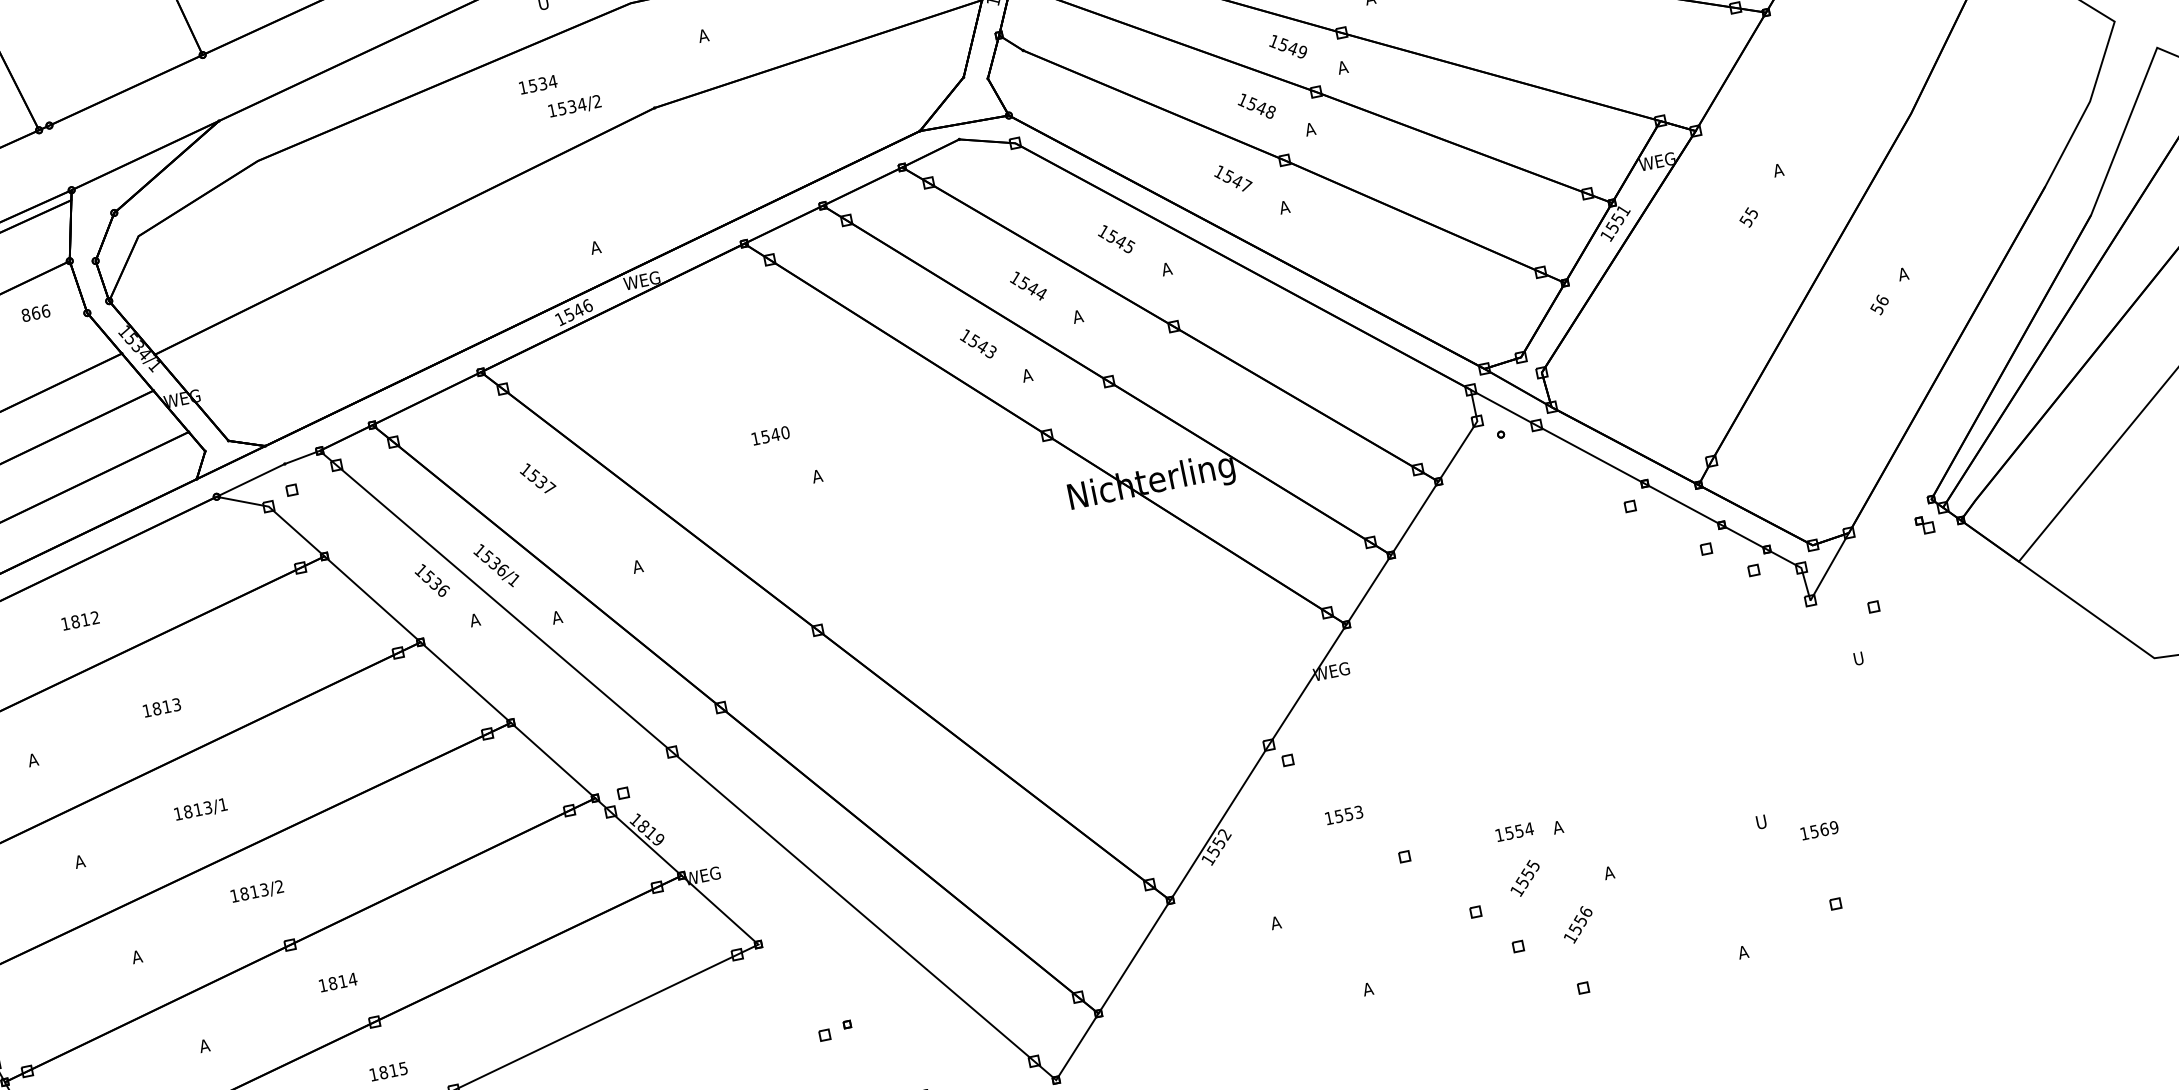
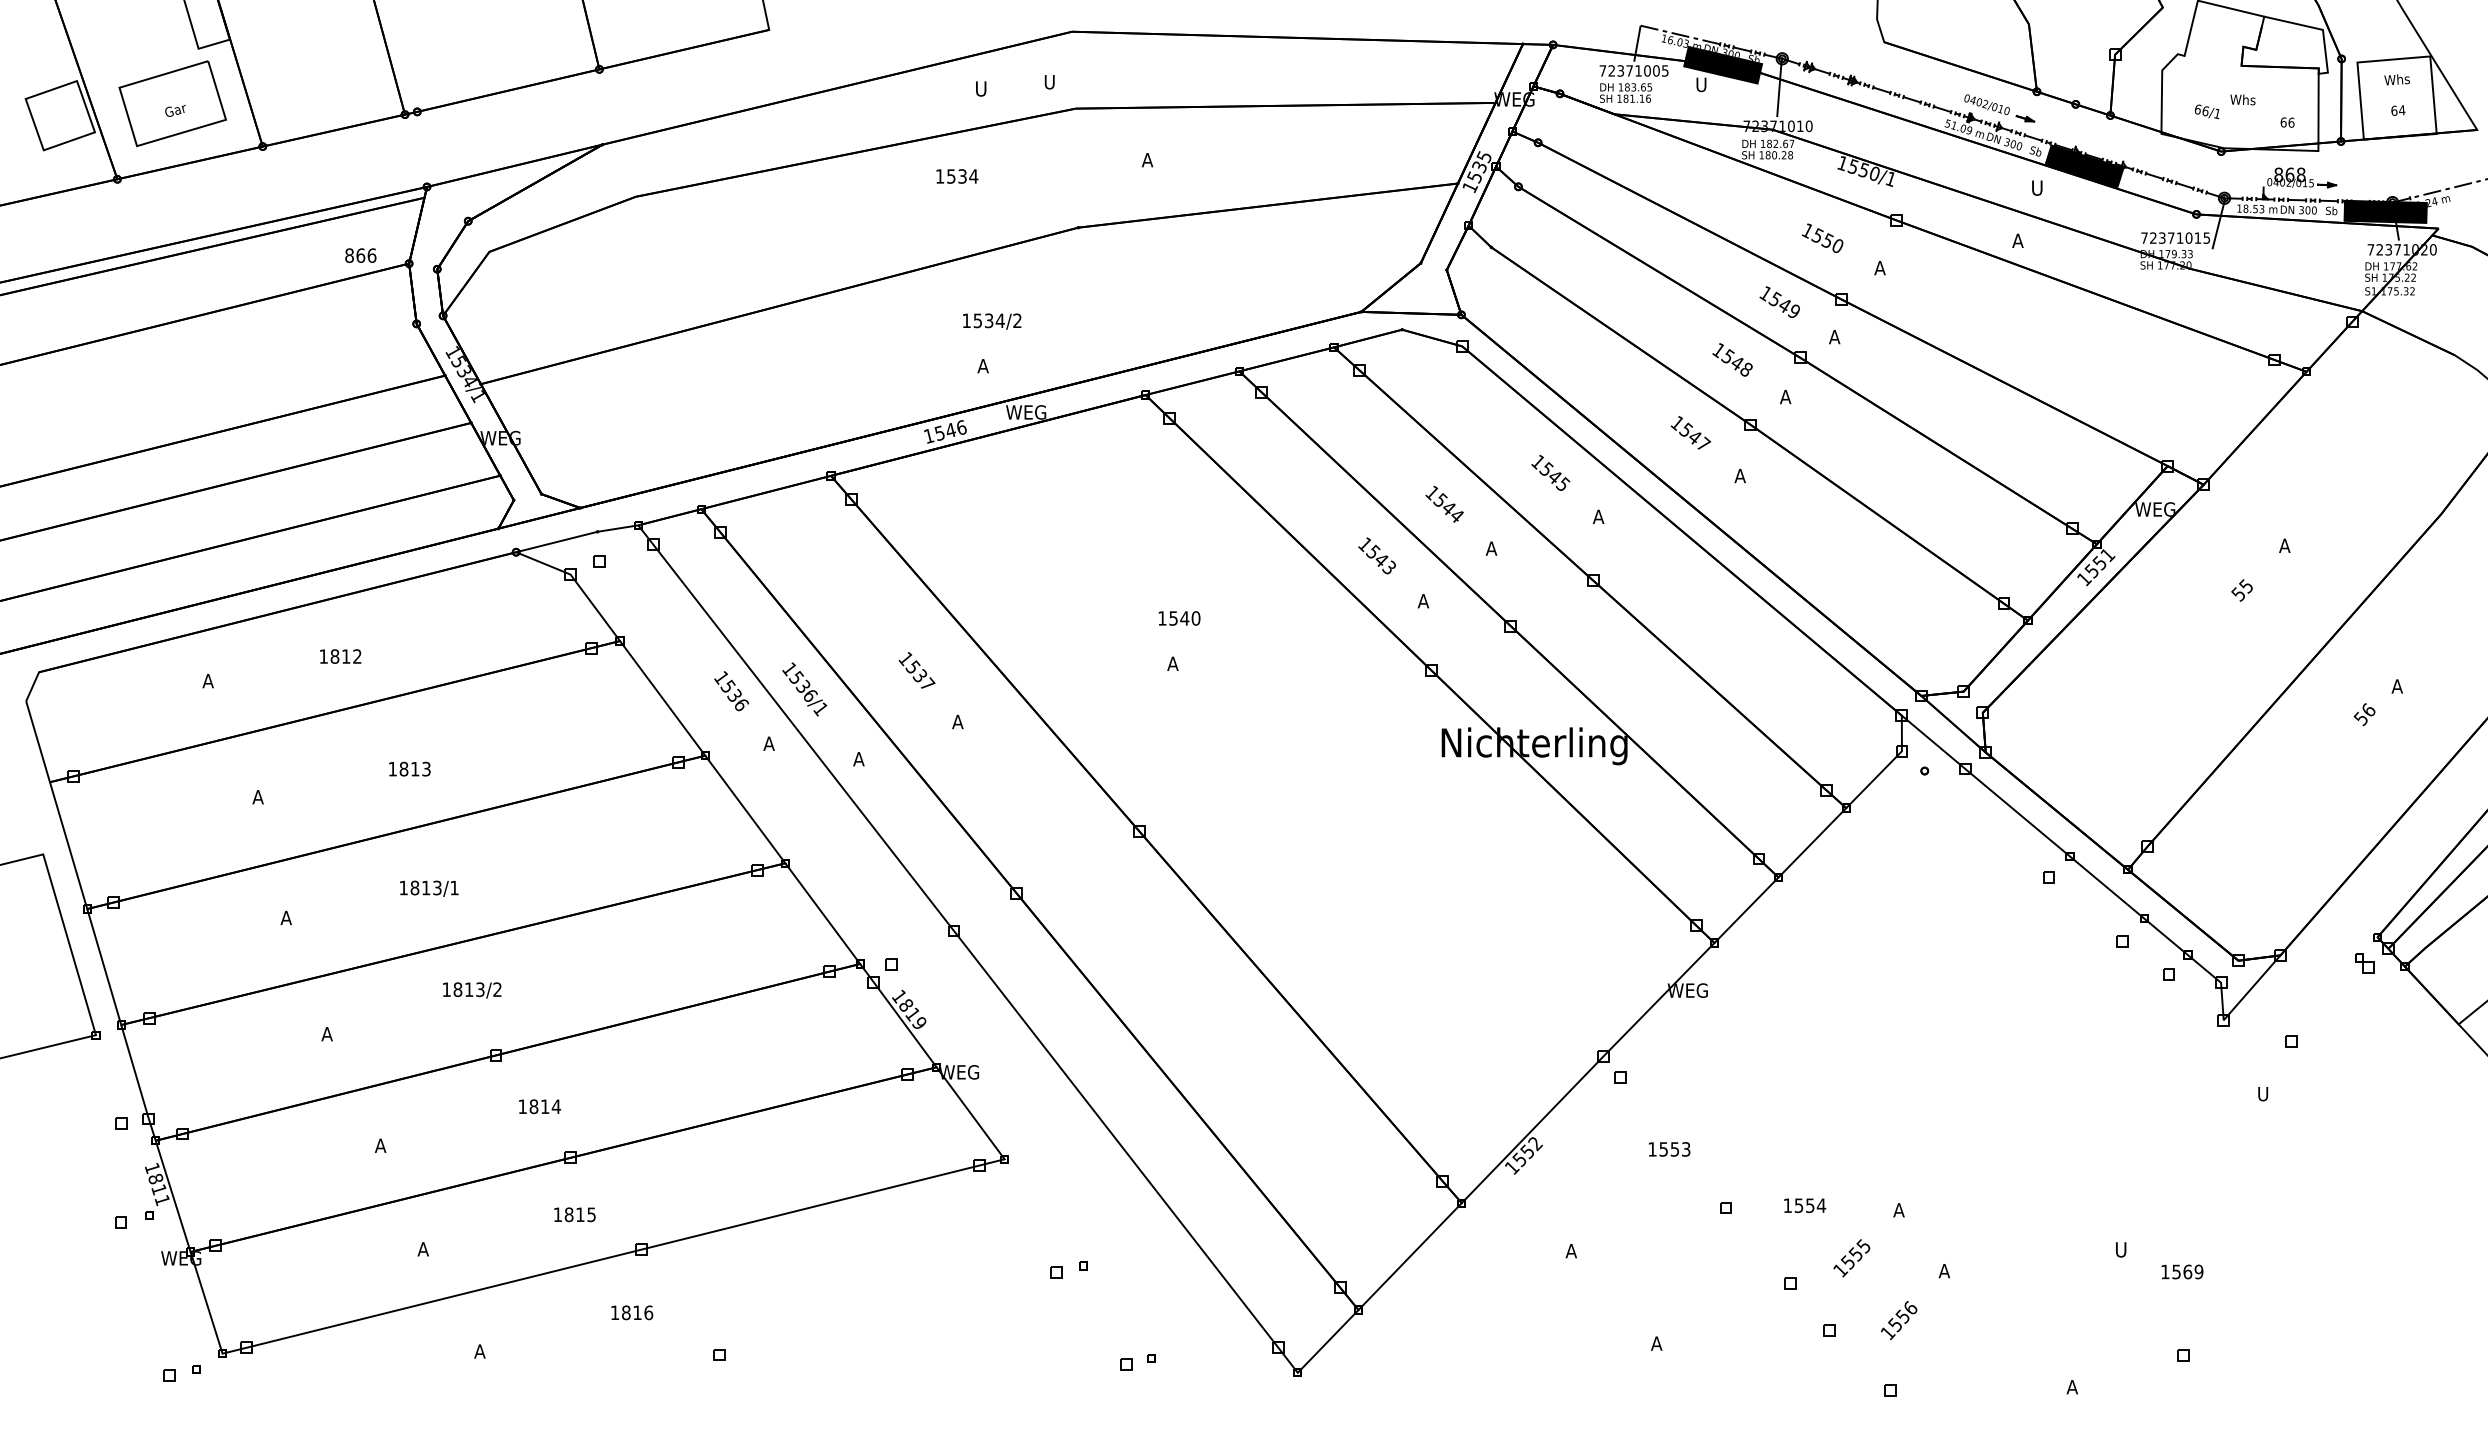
text: (575, 106) -> (992, 321), moved
text: (35, 313) -> (360, 255), moved
text: (770, 435) -> (1179, 618), moved
text: (537, 478) -> (916, 670), moved
text: (1515, 831) -> (1805, 1205), moved

